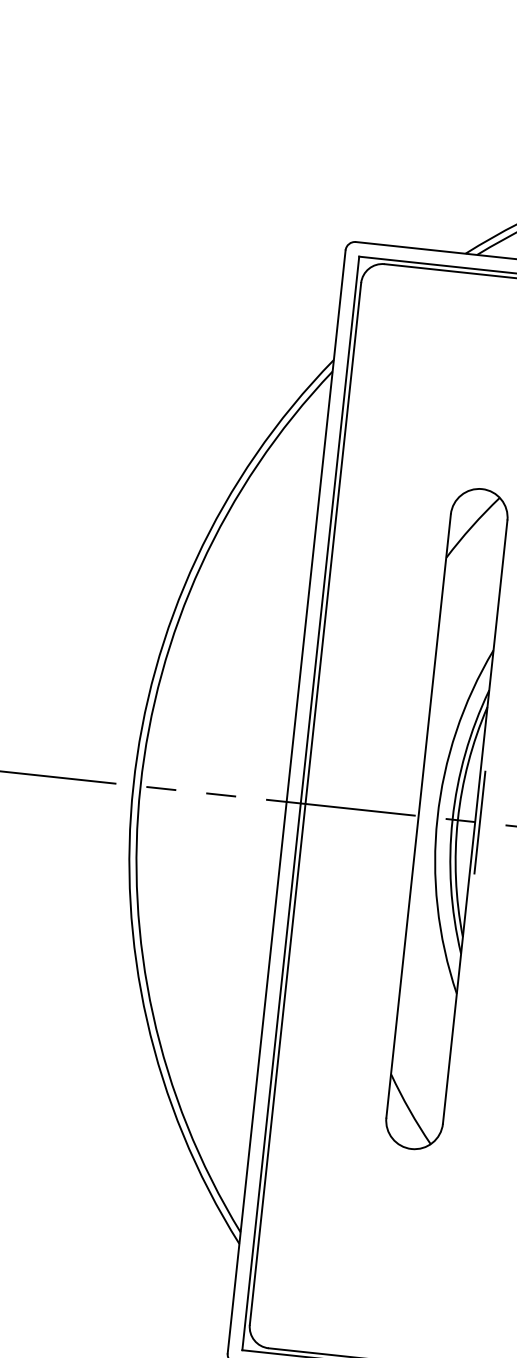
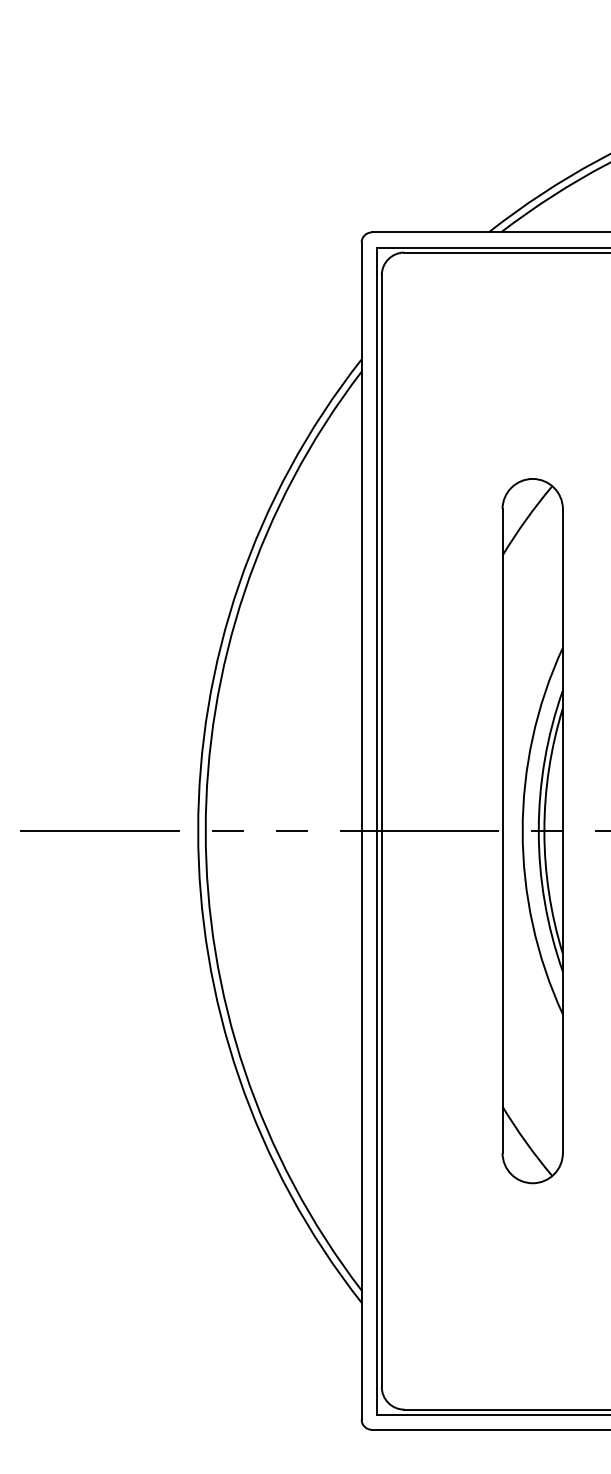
line: (479, 821) -> (567, 830), removed

